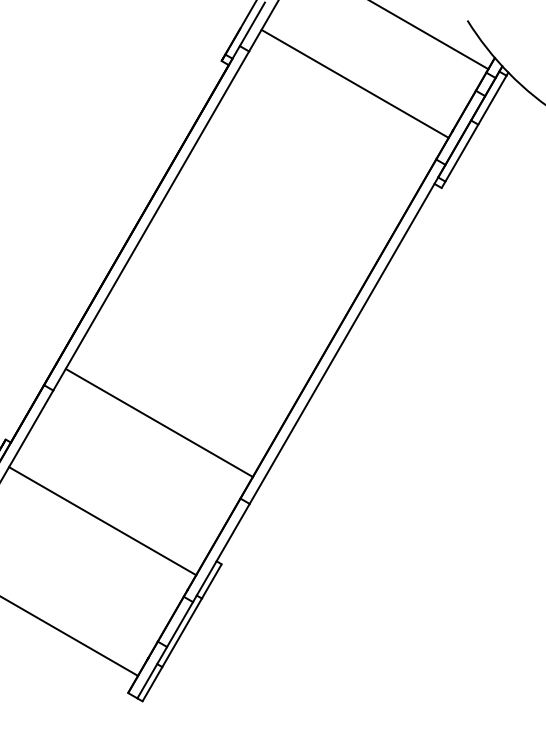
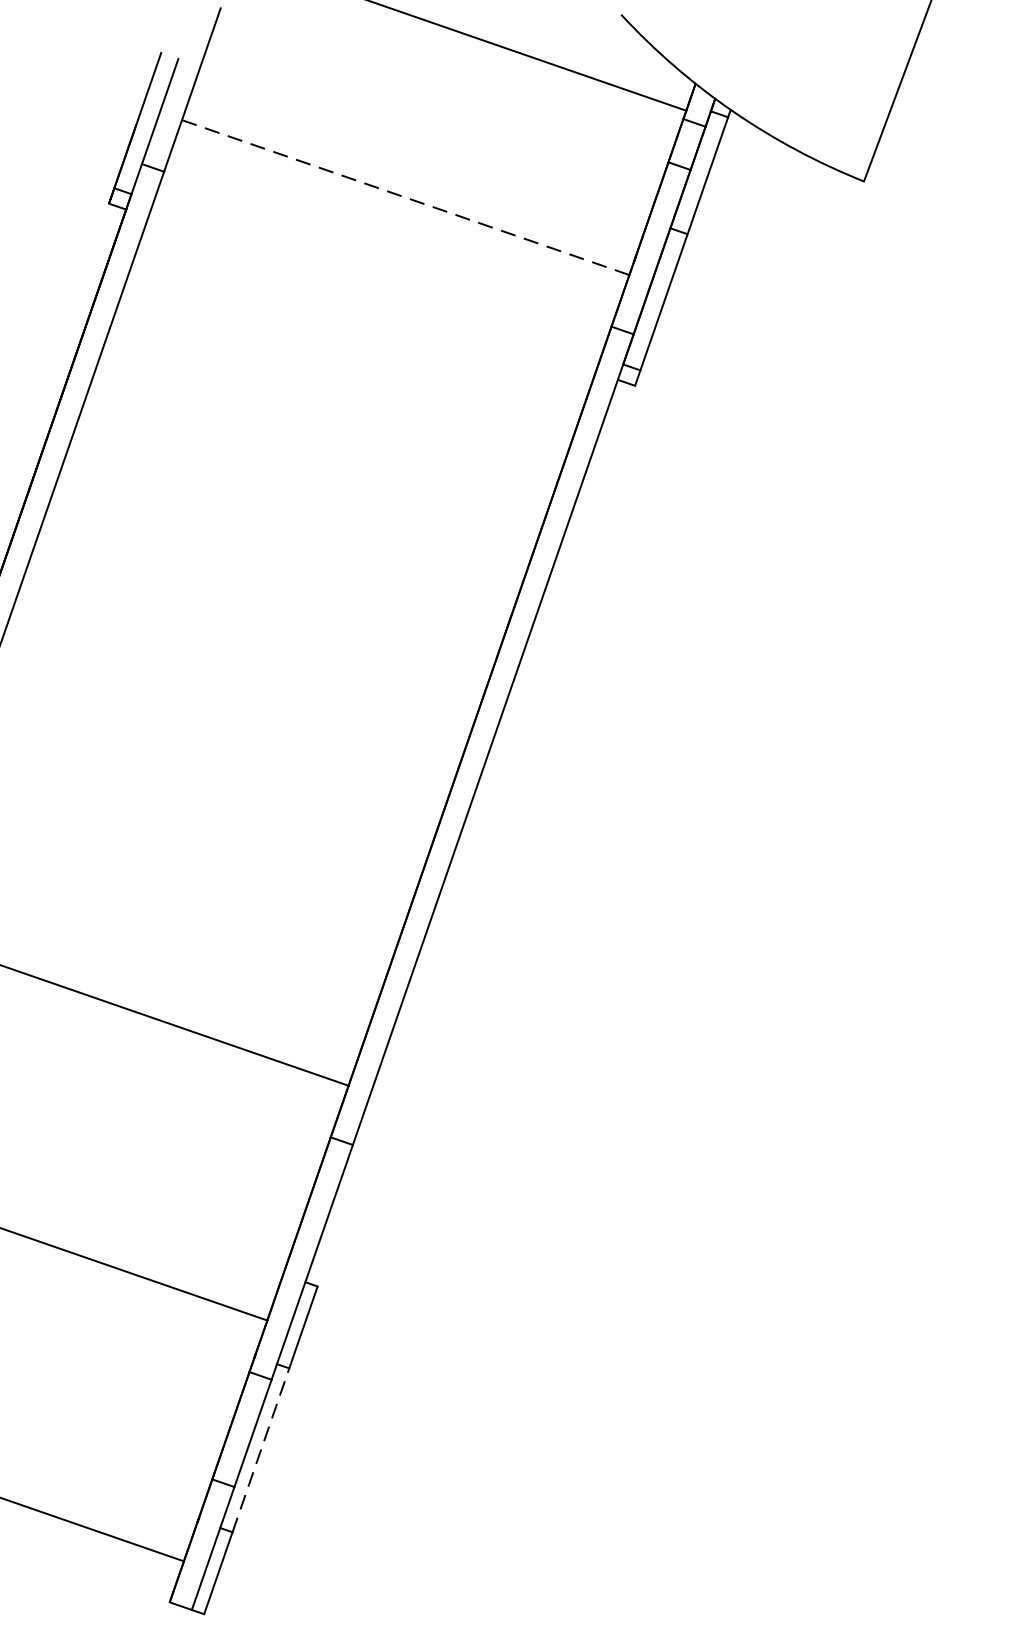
line: (354, 83) -> (404, 196), solid -> dashed
line: (182, 632) -> (261, 1449), solid -> dashed

